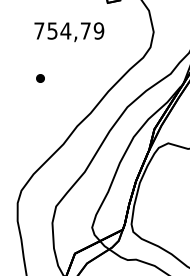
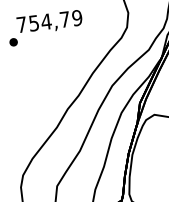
part: (40, 78) -> (13, 42), moved

